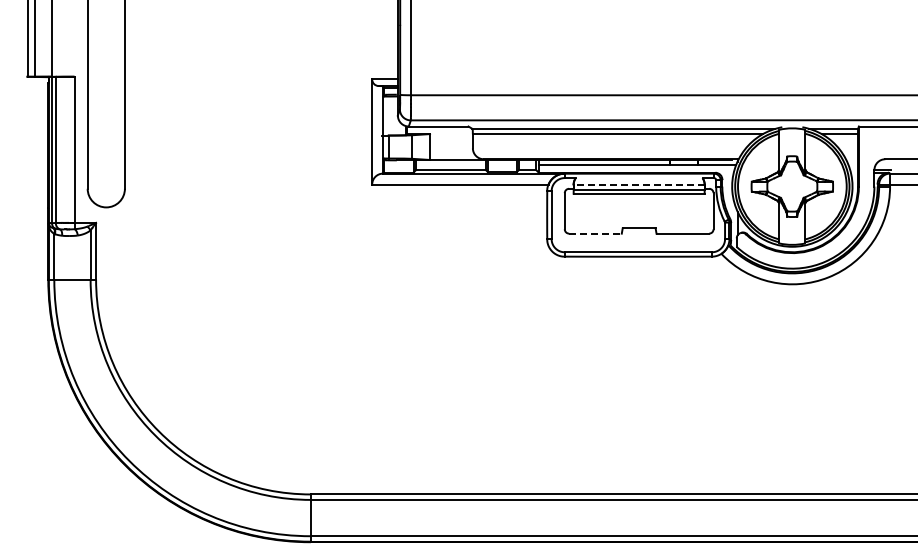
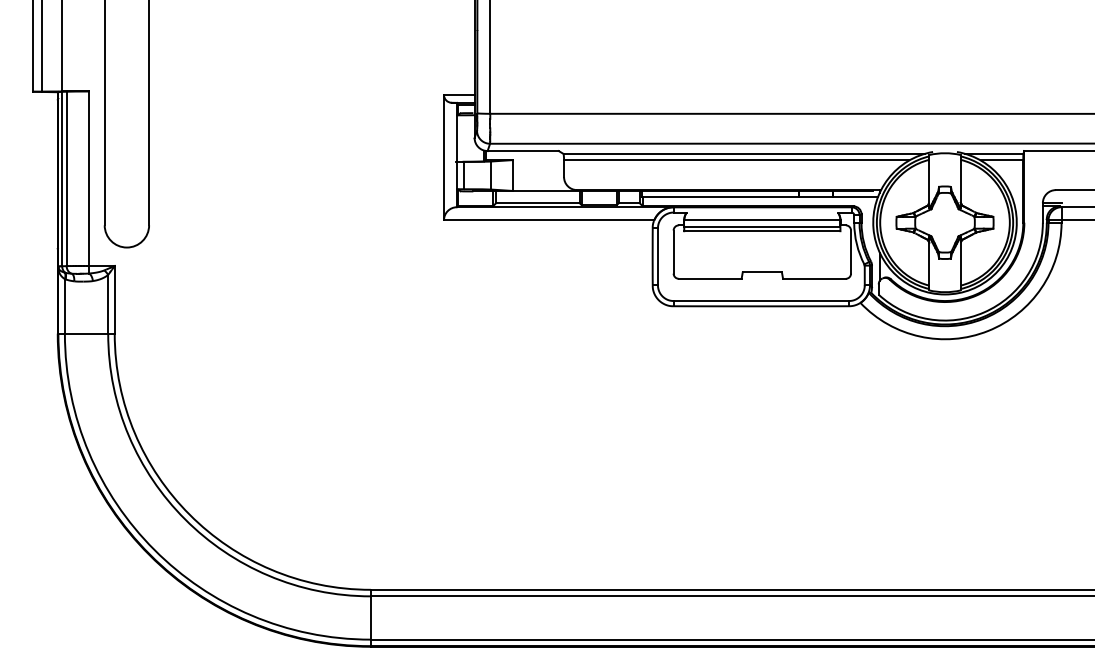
line: (638, 184) -> (761, 220), dashed -> solid
line: (595, 233) -> (710, 278), dashed -> solid

